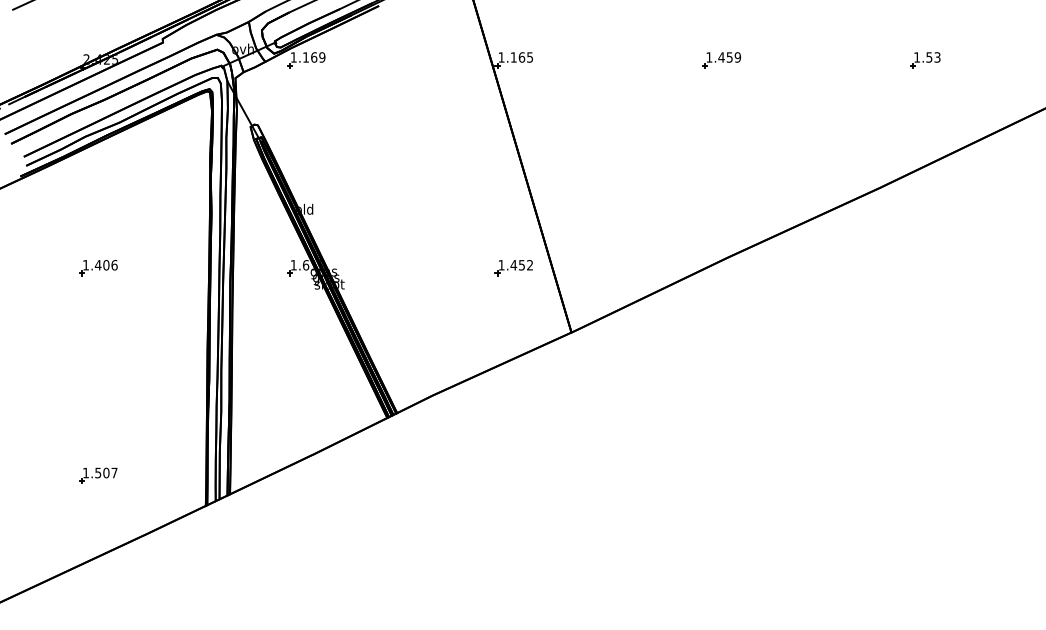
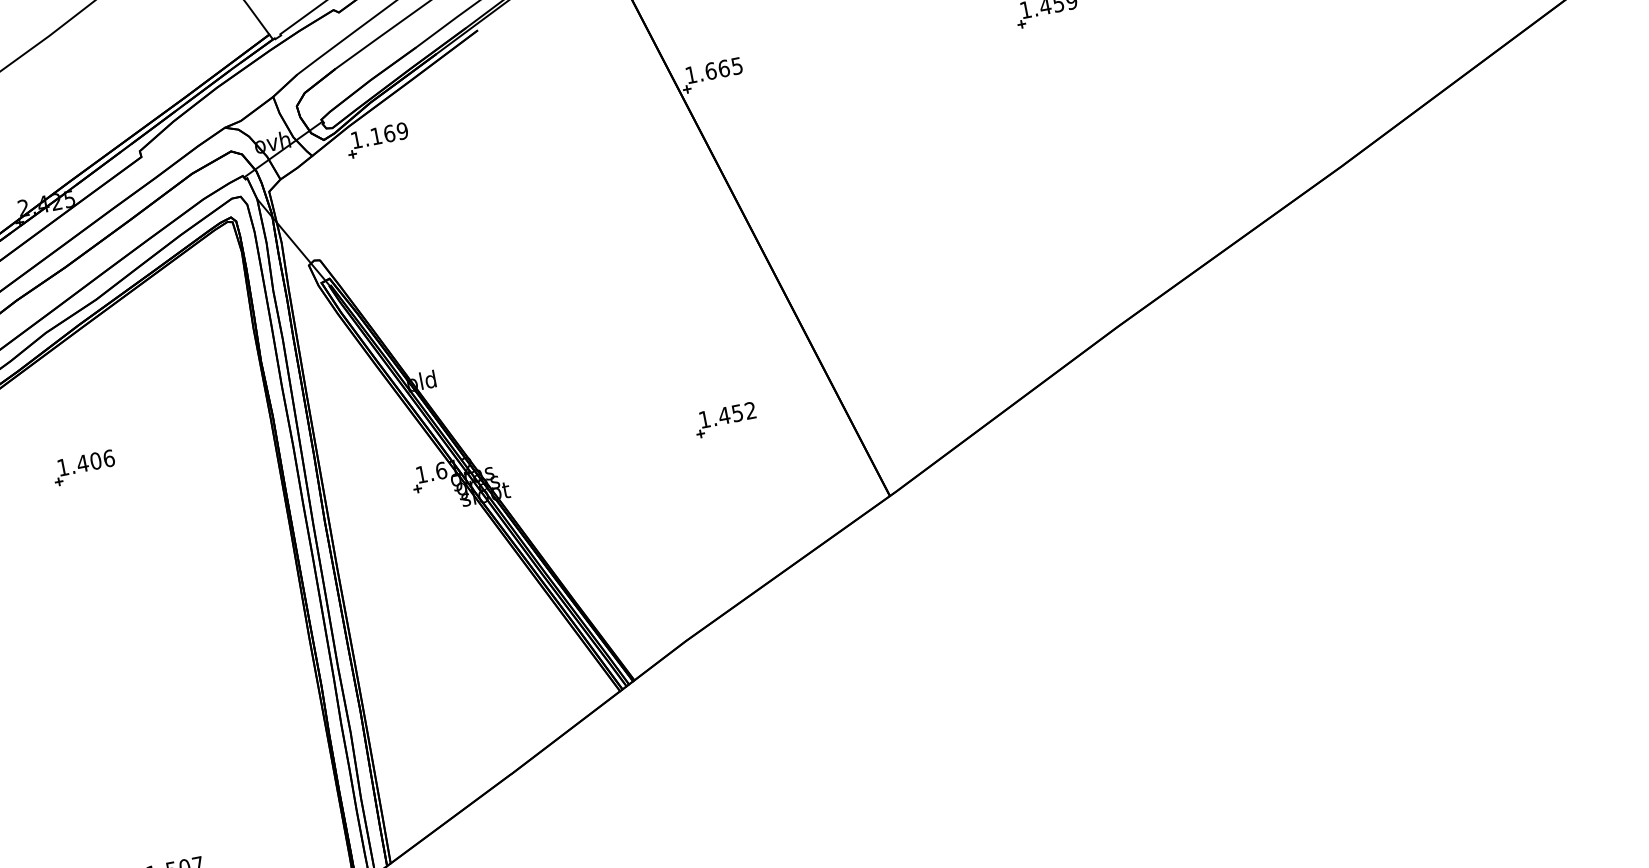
text: (513, 57) -> (710, 71), 1.165 -> 1.665
part: (98, 268) -> (84, 468), moved
part: (513, 268) -> (724, 421), moved

